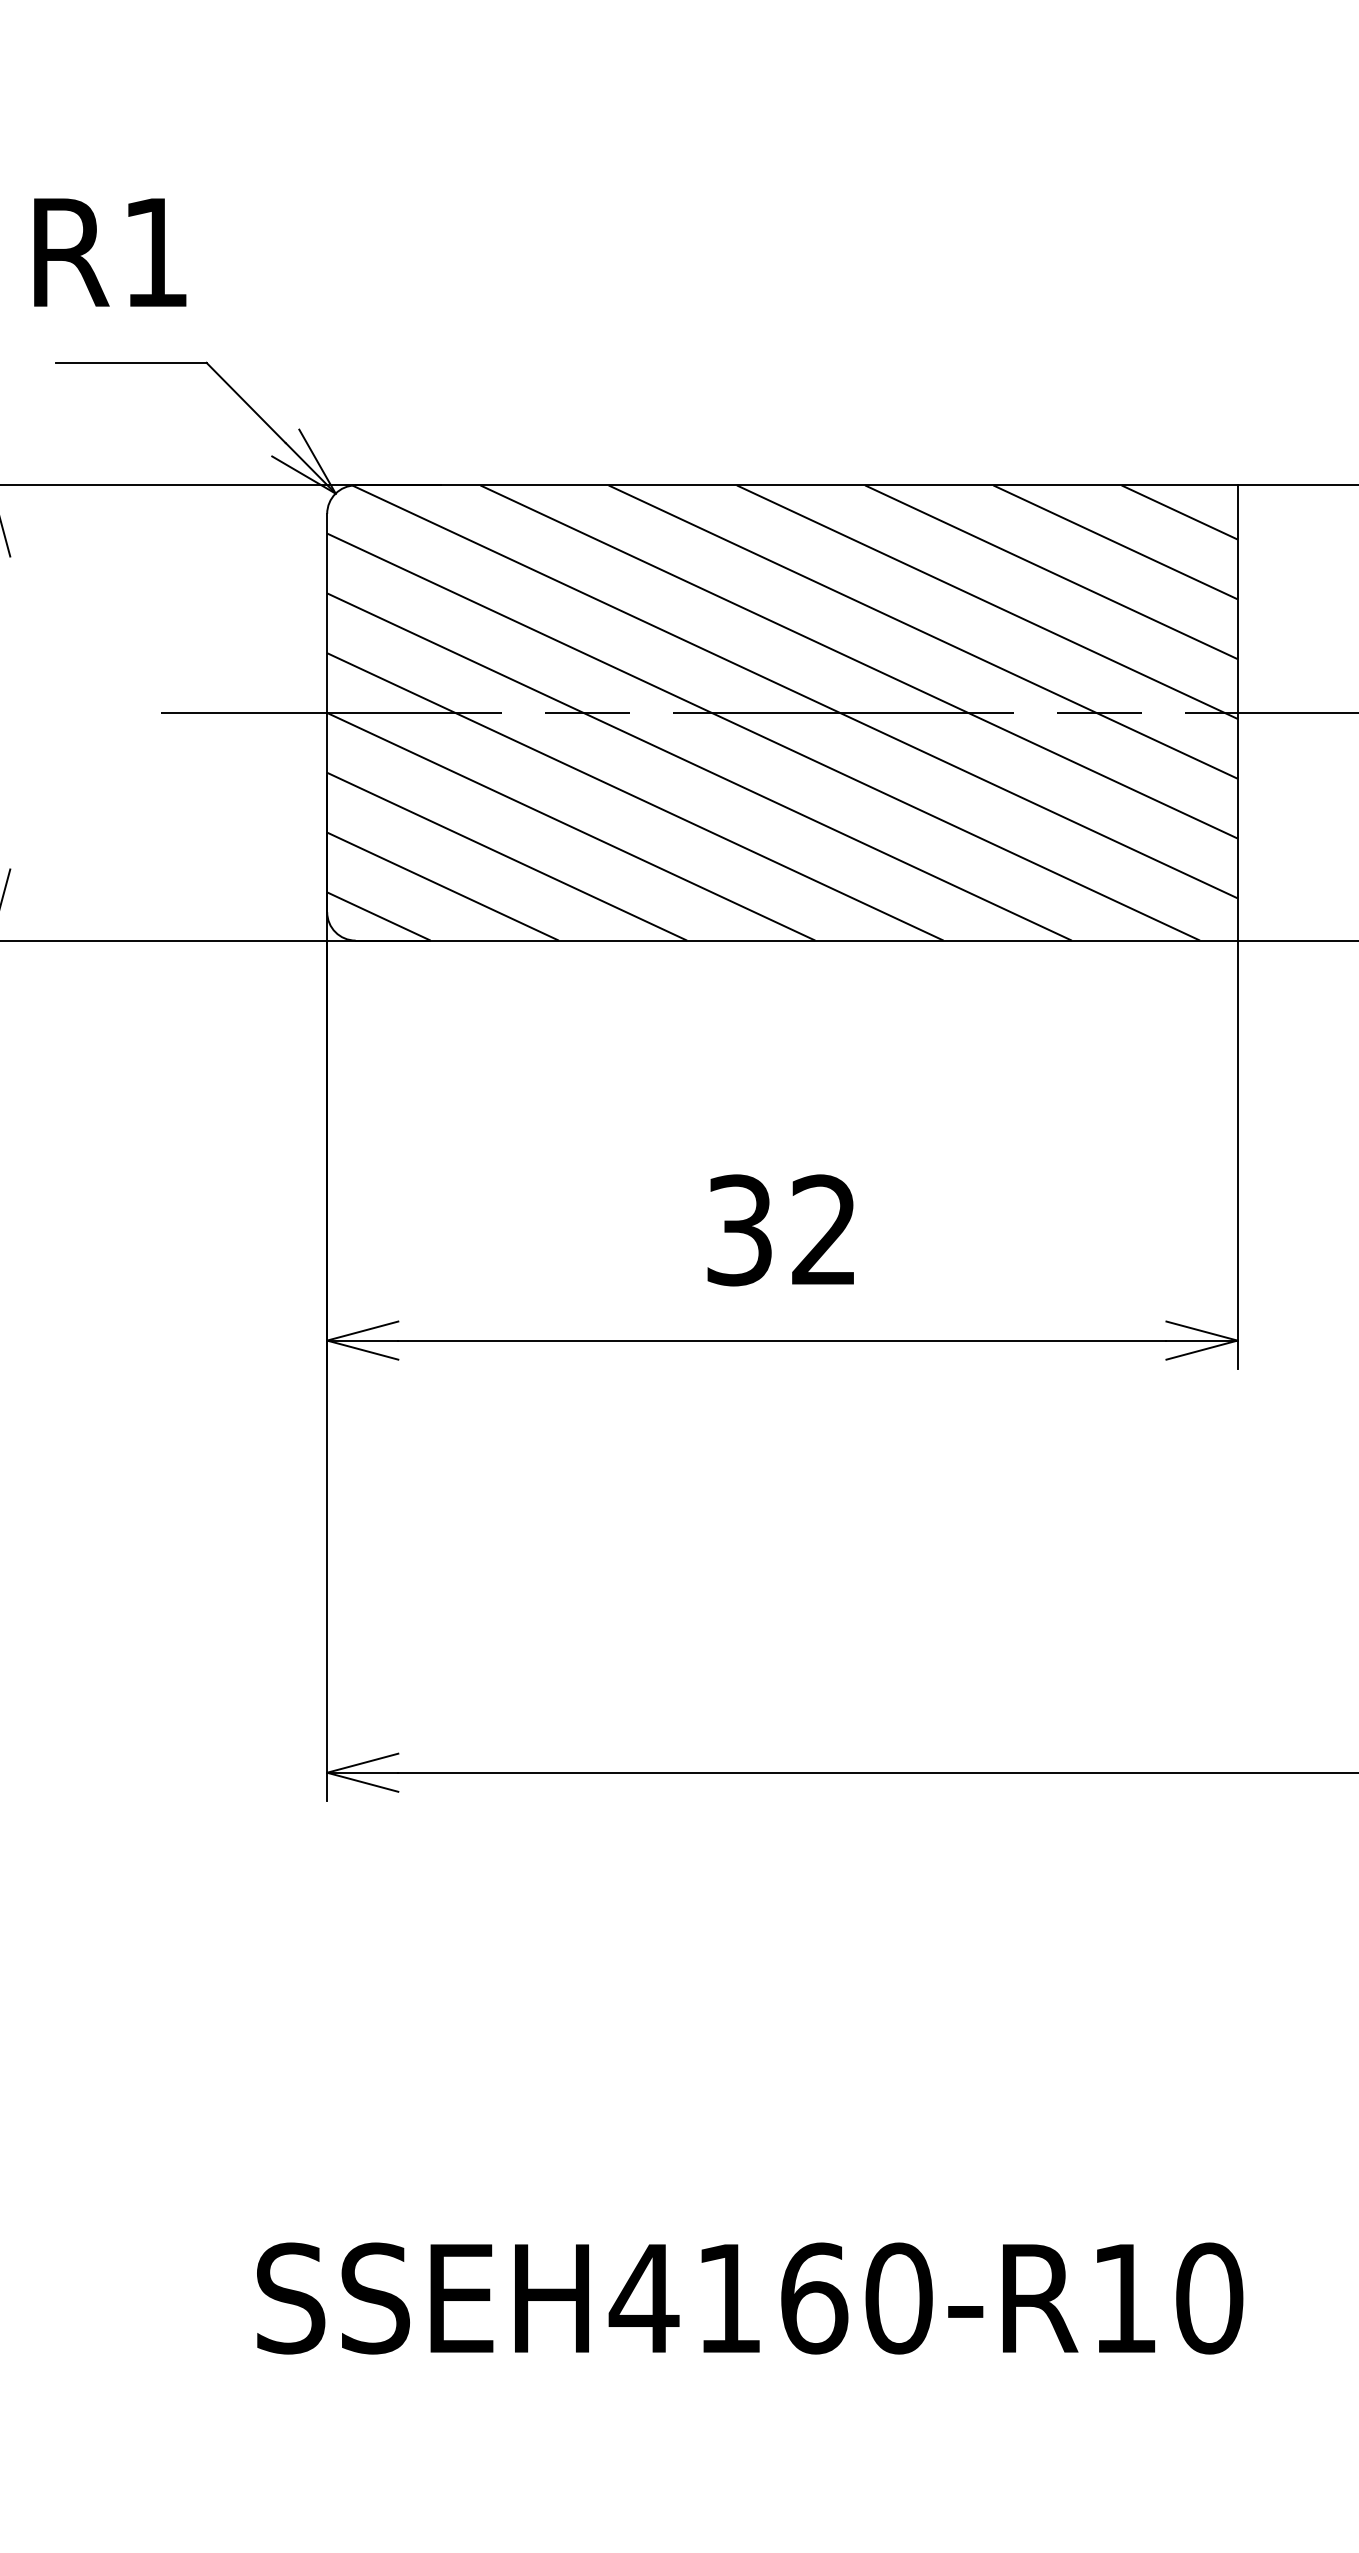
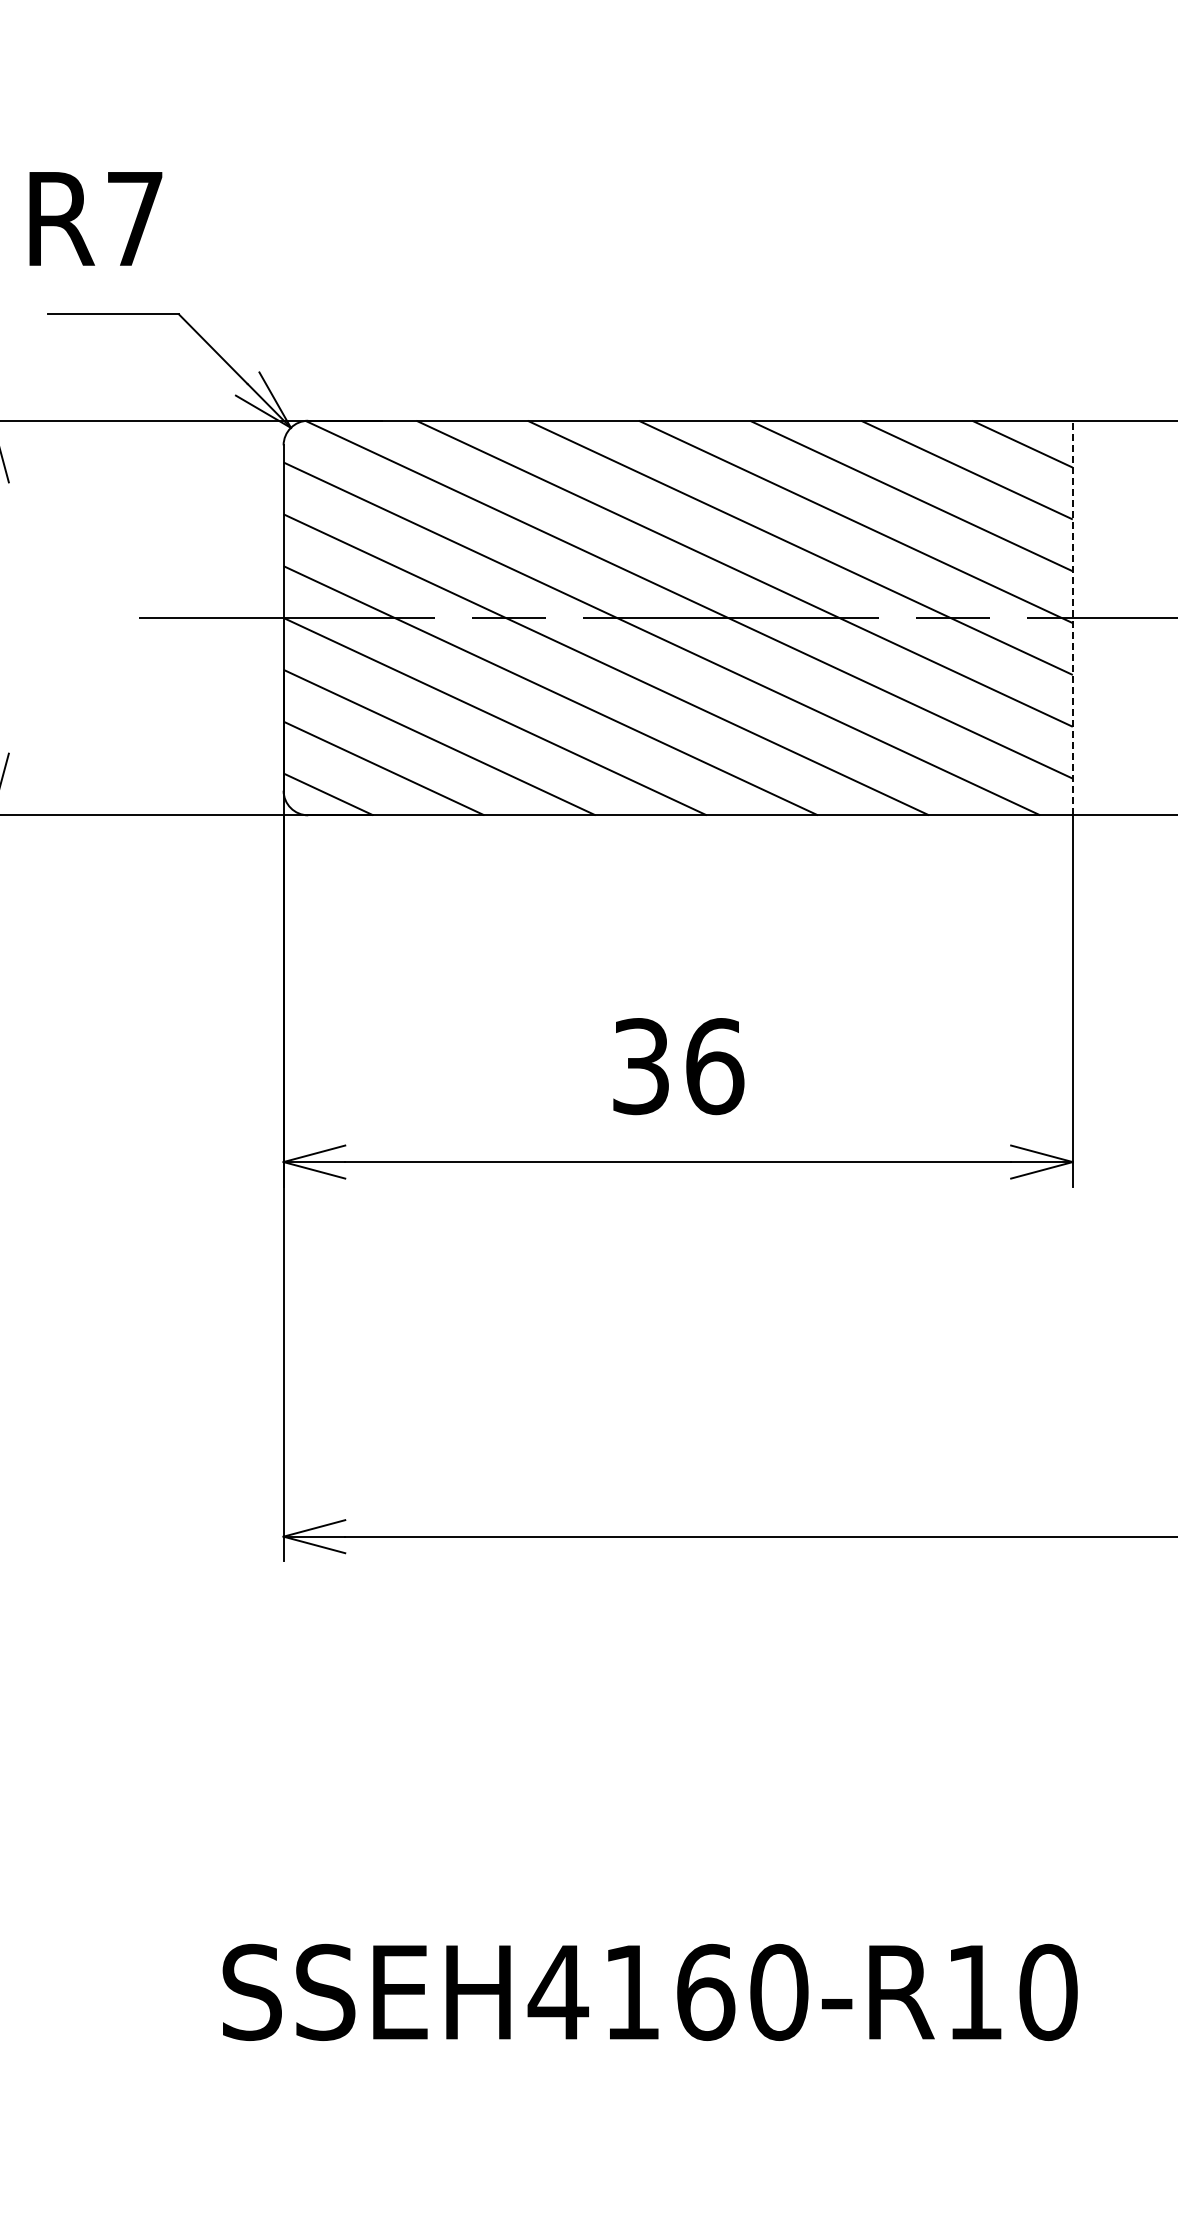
text: (156, 252) -> (135, 218), R1 -> R7
line: (1237, 712) -> (1072, 617), solid -> dashed
text: (825, 1230) -> (715, 1066), 32 -> 36

